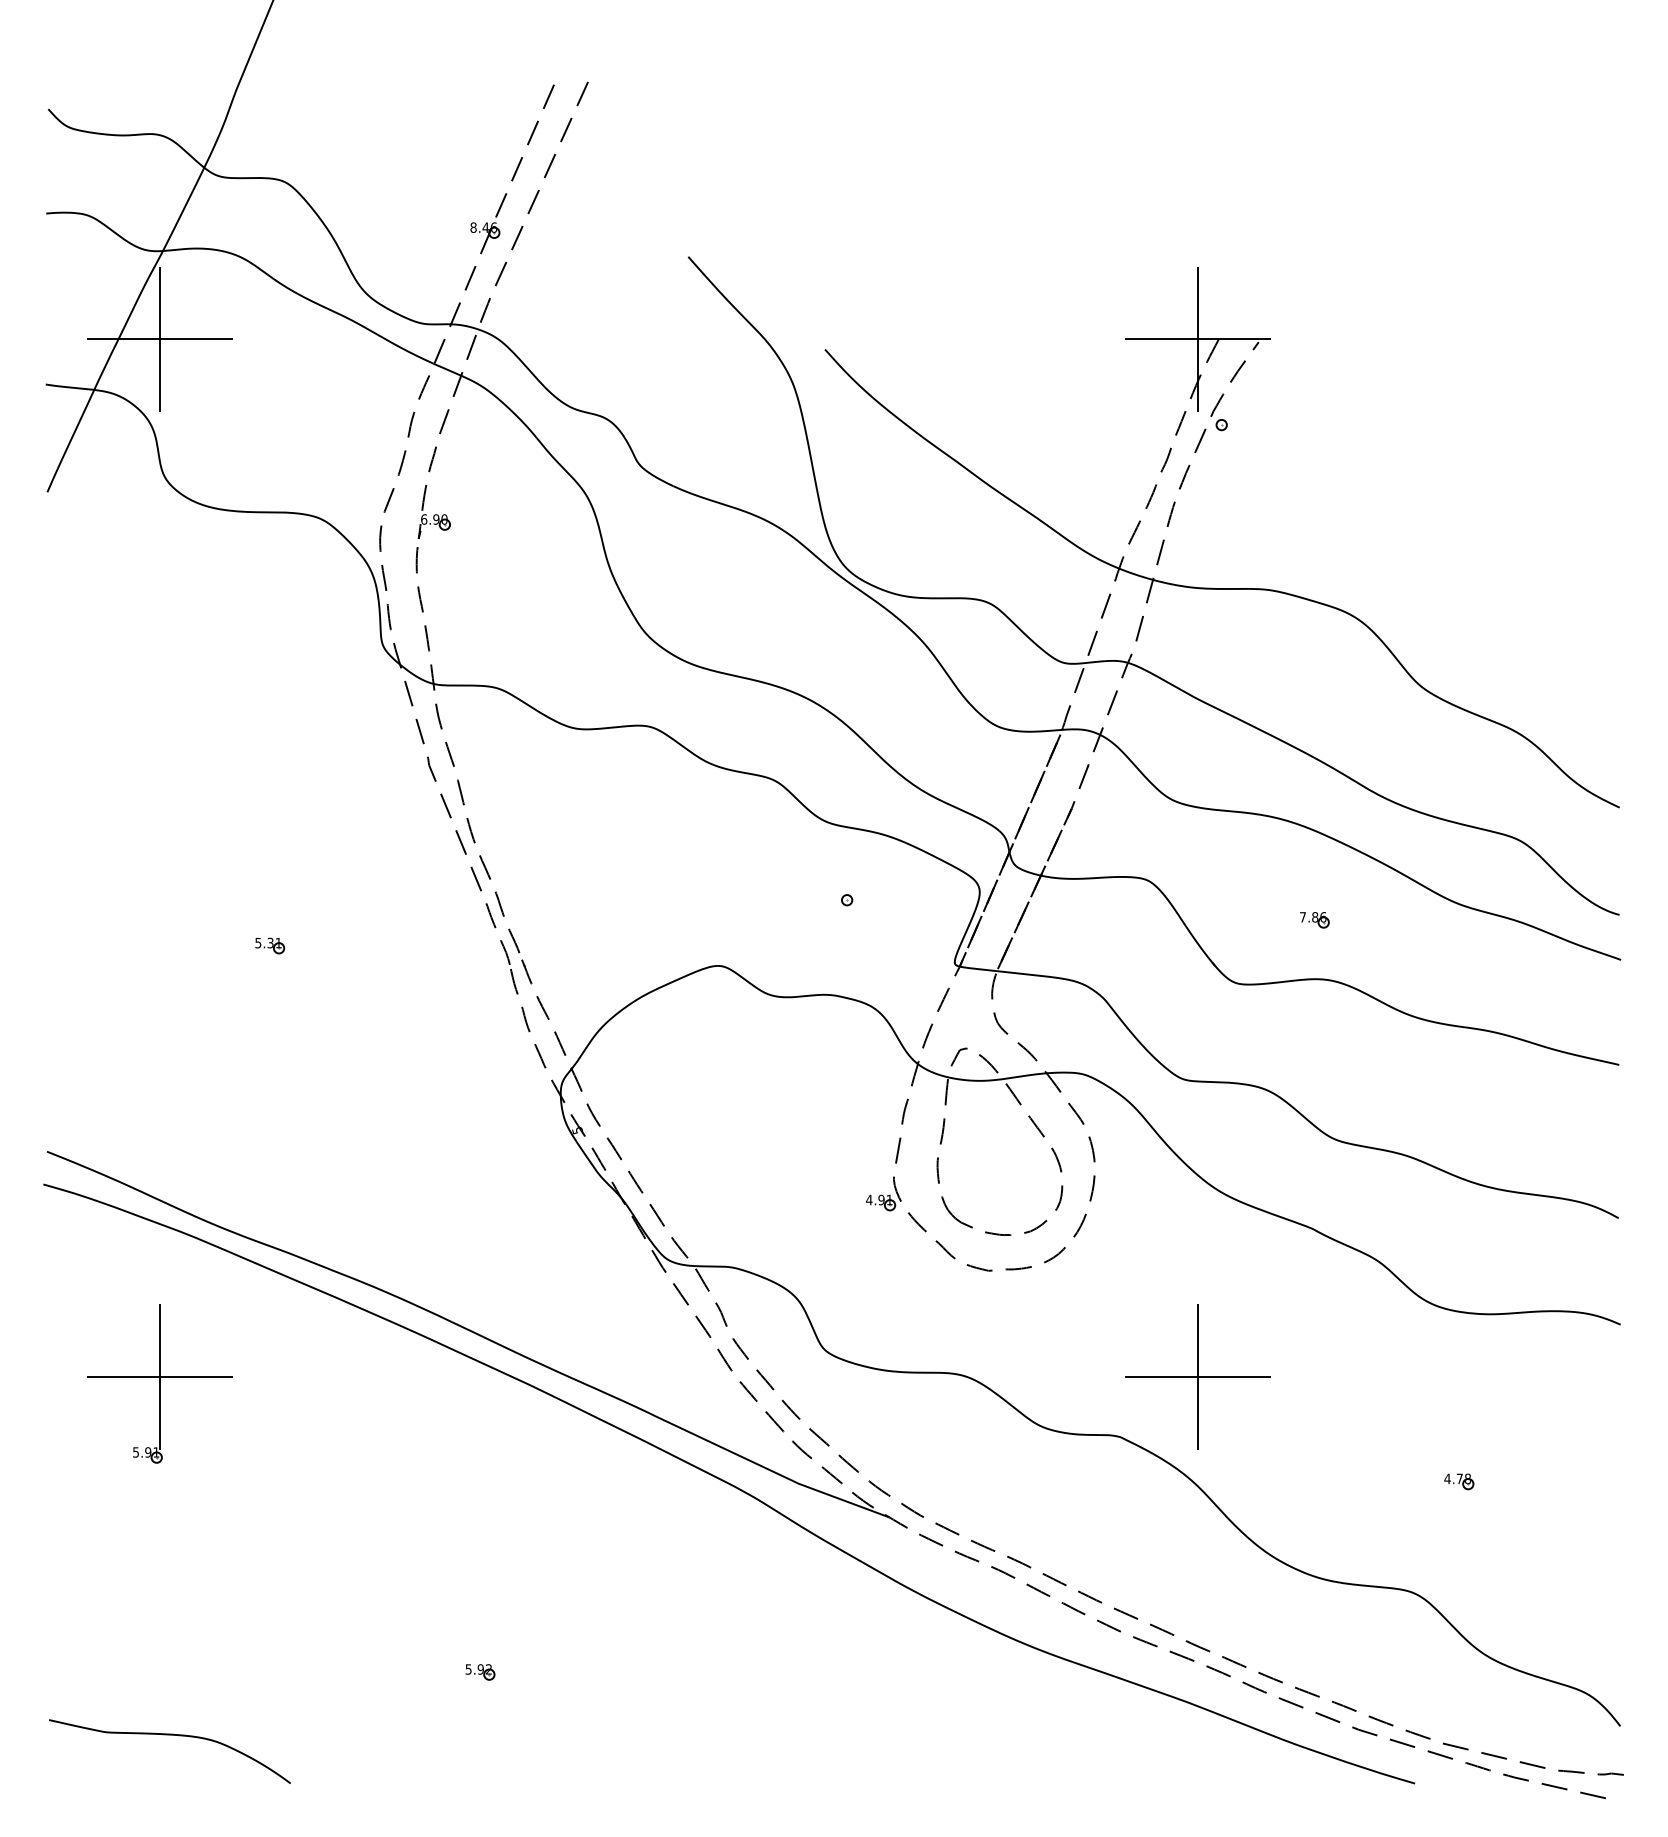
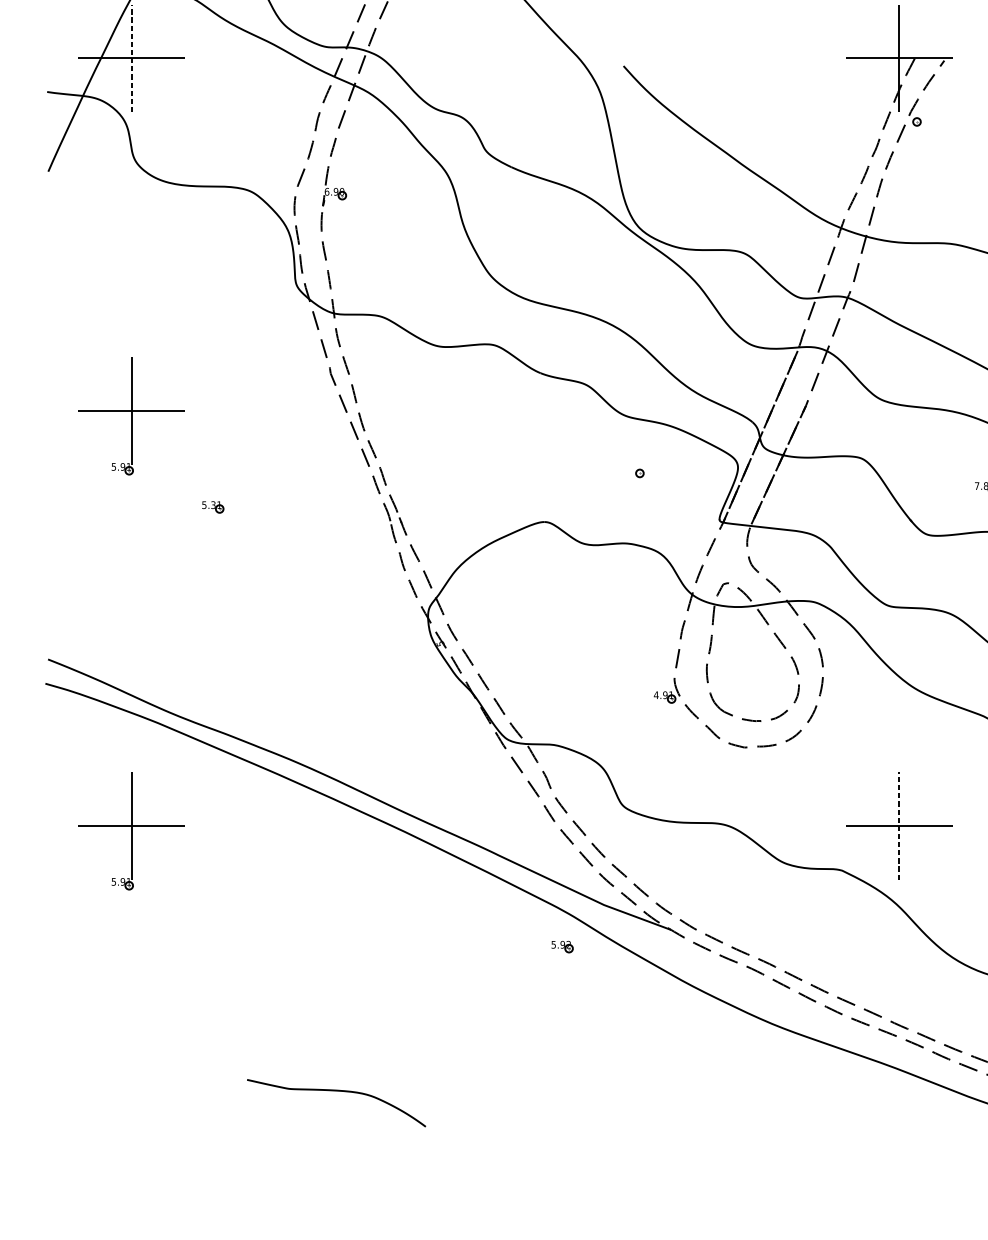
line: (160, 339) -> (132, 58), solid -> dashed
part: (159, 822) -> (131, 415), added
line: (1197, 1376) -> (899, 825), solid -> dashed
part: (480, 1672) -> (562, 947), moved
curve: (169, 1735) -> (336, 1091), moved

